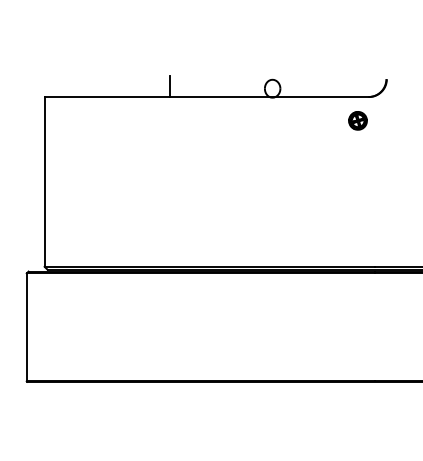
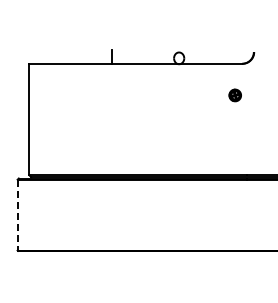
part: (356, 120) -> (234, 95), moved
line: (26, 327) -> (17, 215), solid -> dashed

